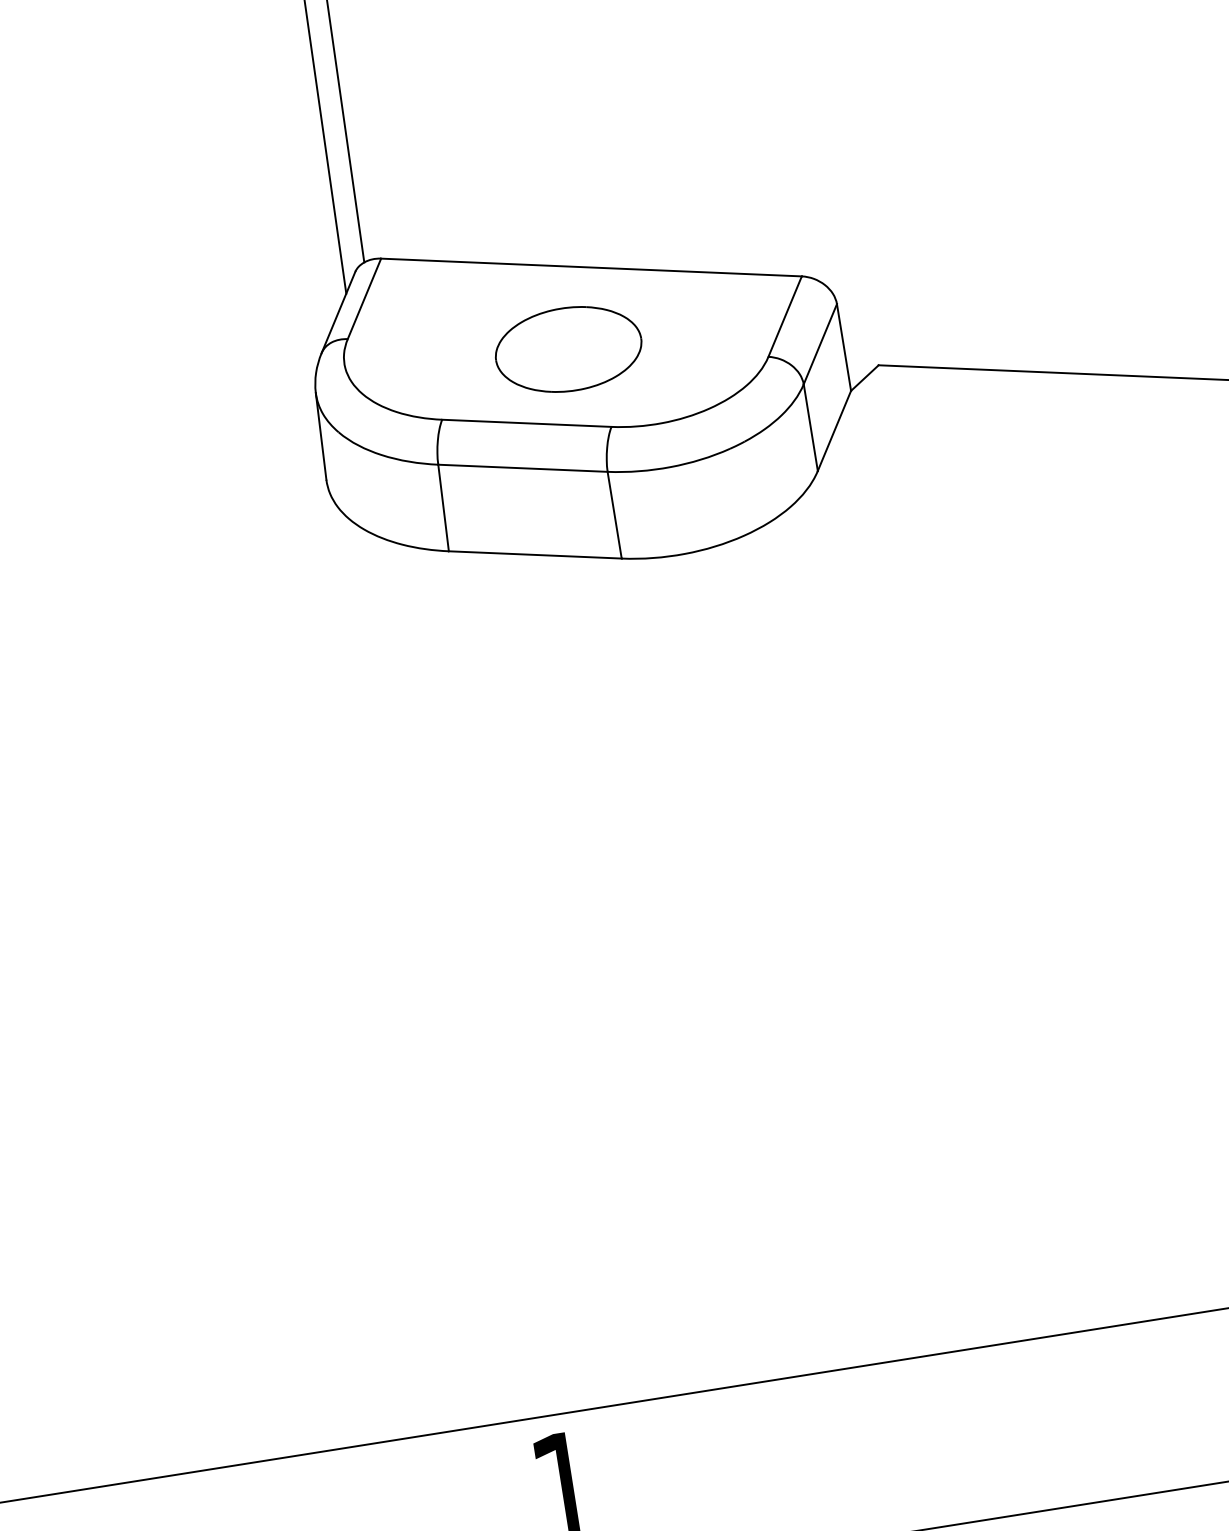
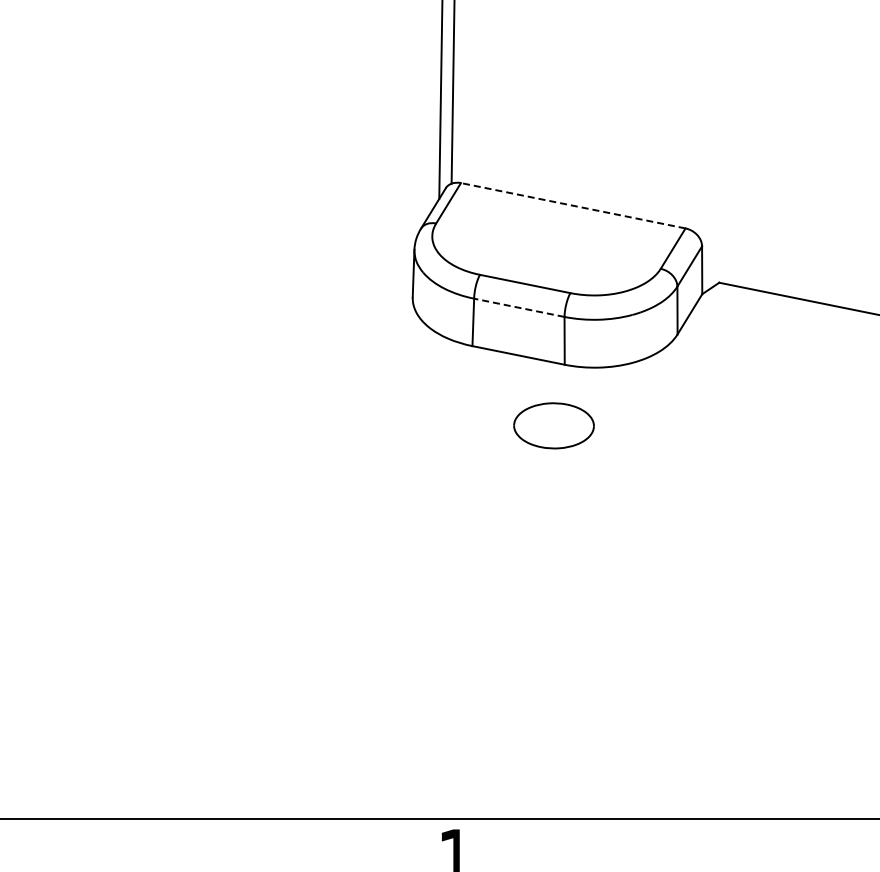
line: (591, 266) -> (573, 205), solid -> dashed
part: (567, 348) -> (553, 425), moved
line: (521, 467) -> (518, 307), solid -> dashed

